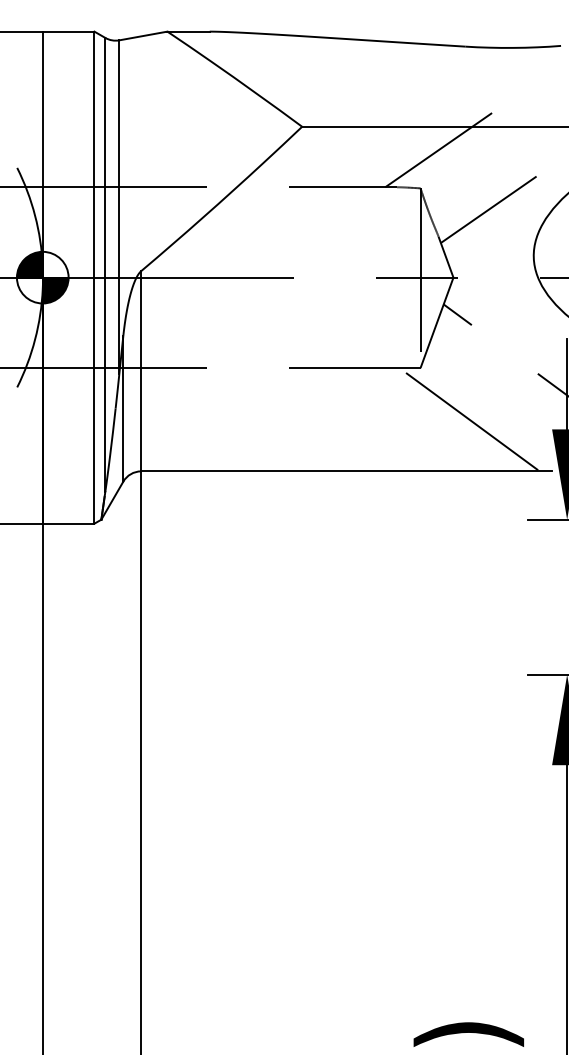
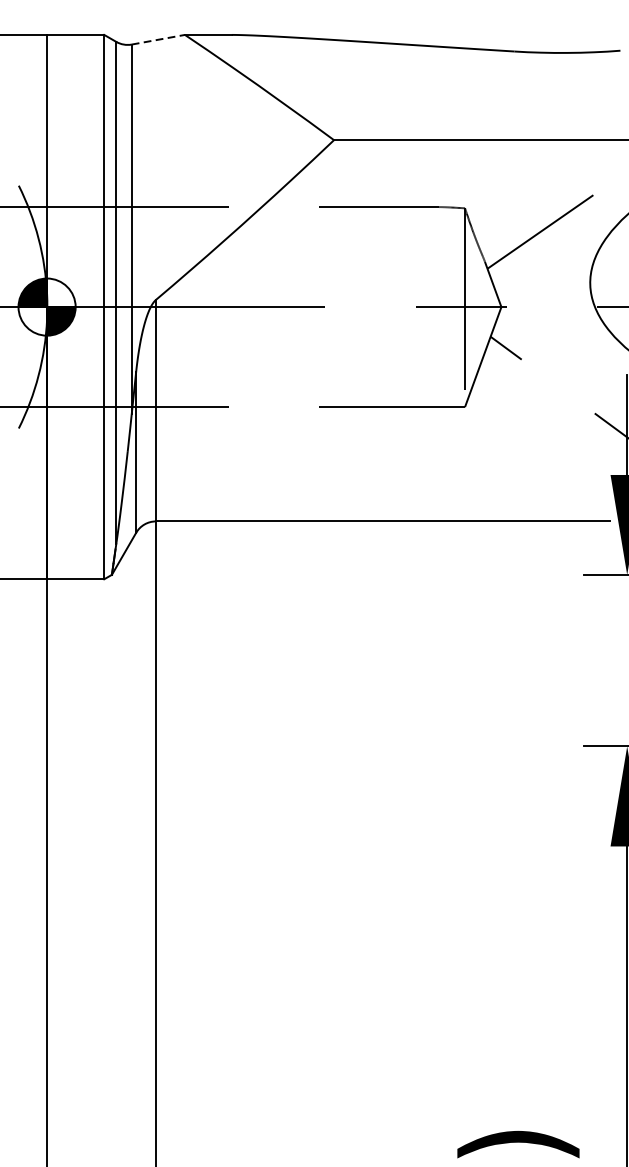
line: (143, 35) -> (158, 39), solid -> dashed
line: (438, 150) -> (484, 166), removed
line: (468, 419) -> (518, 464), removed

